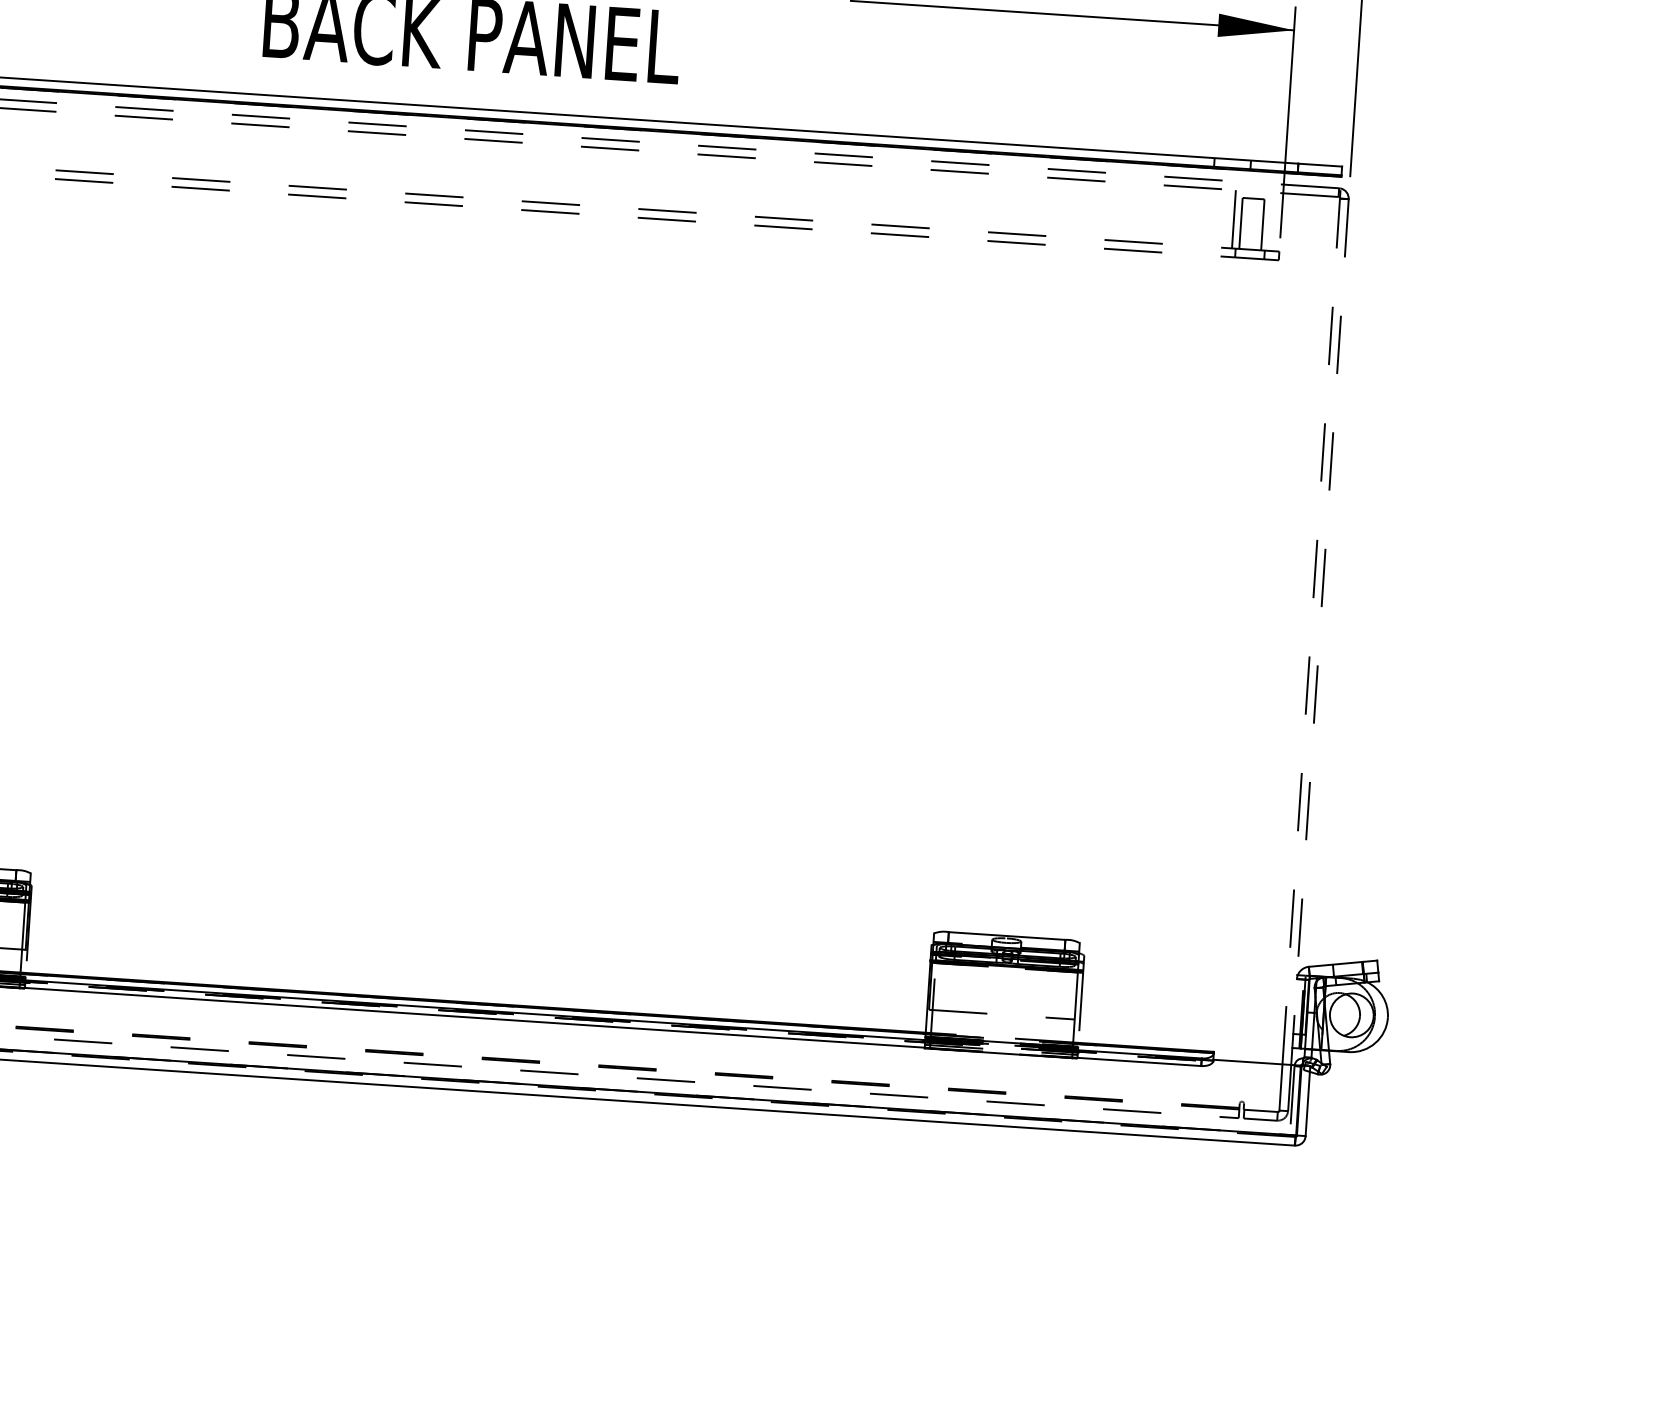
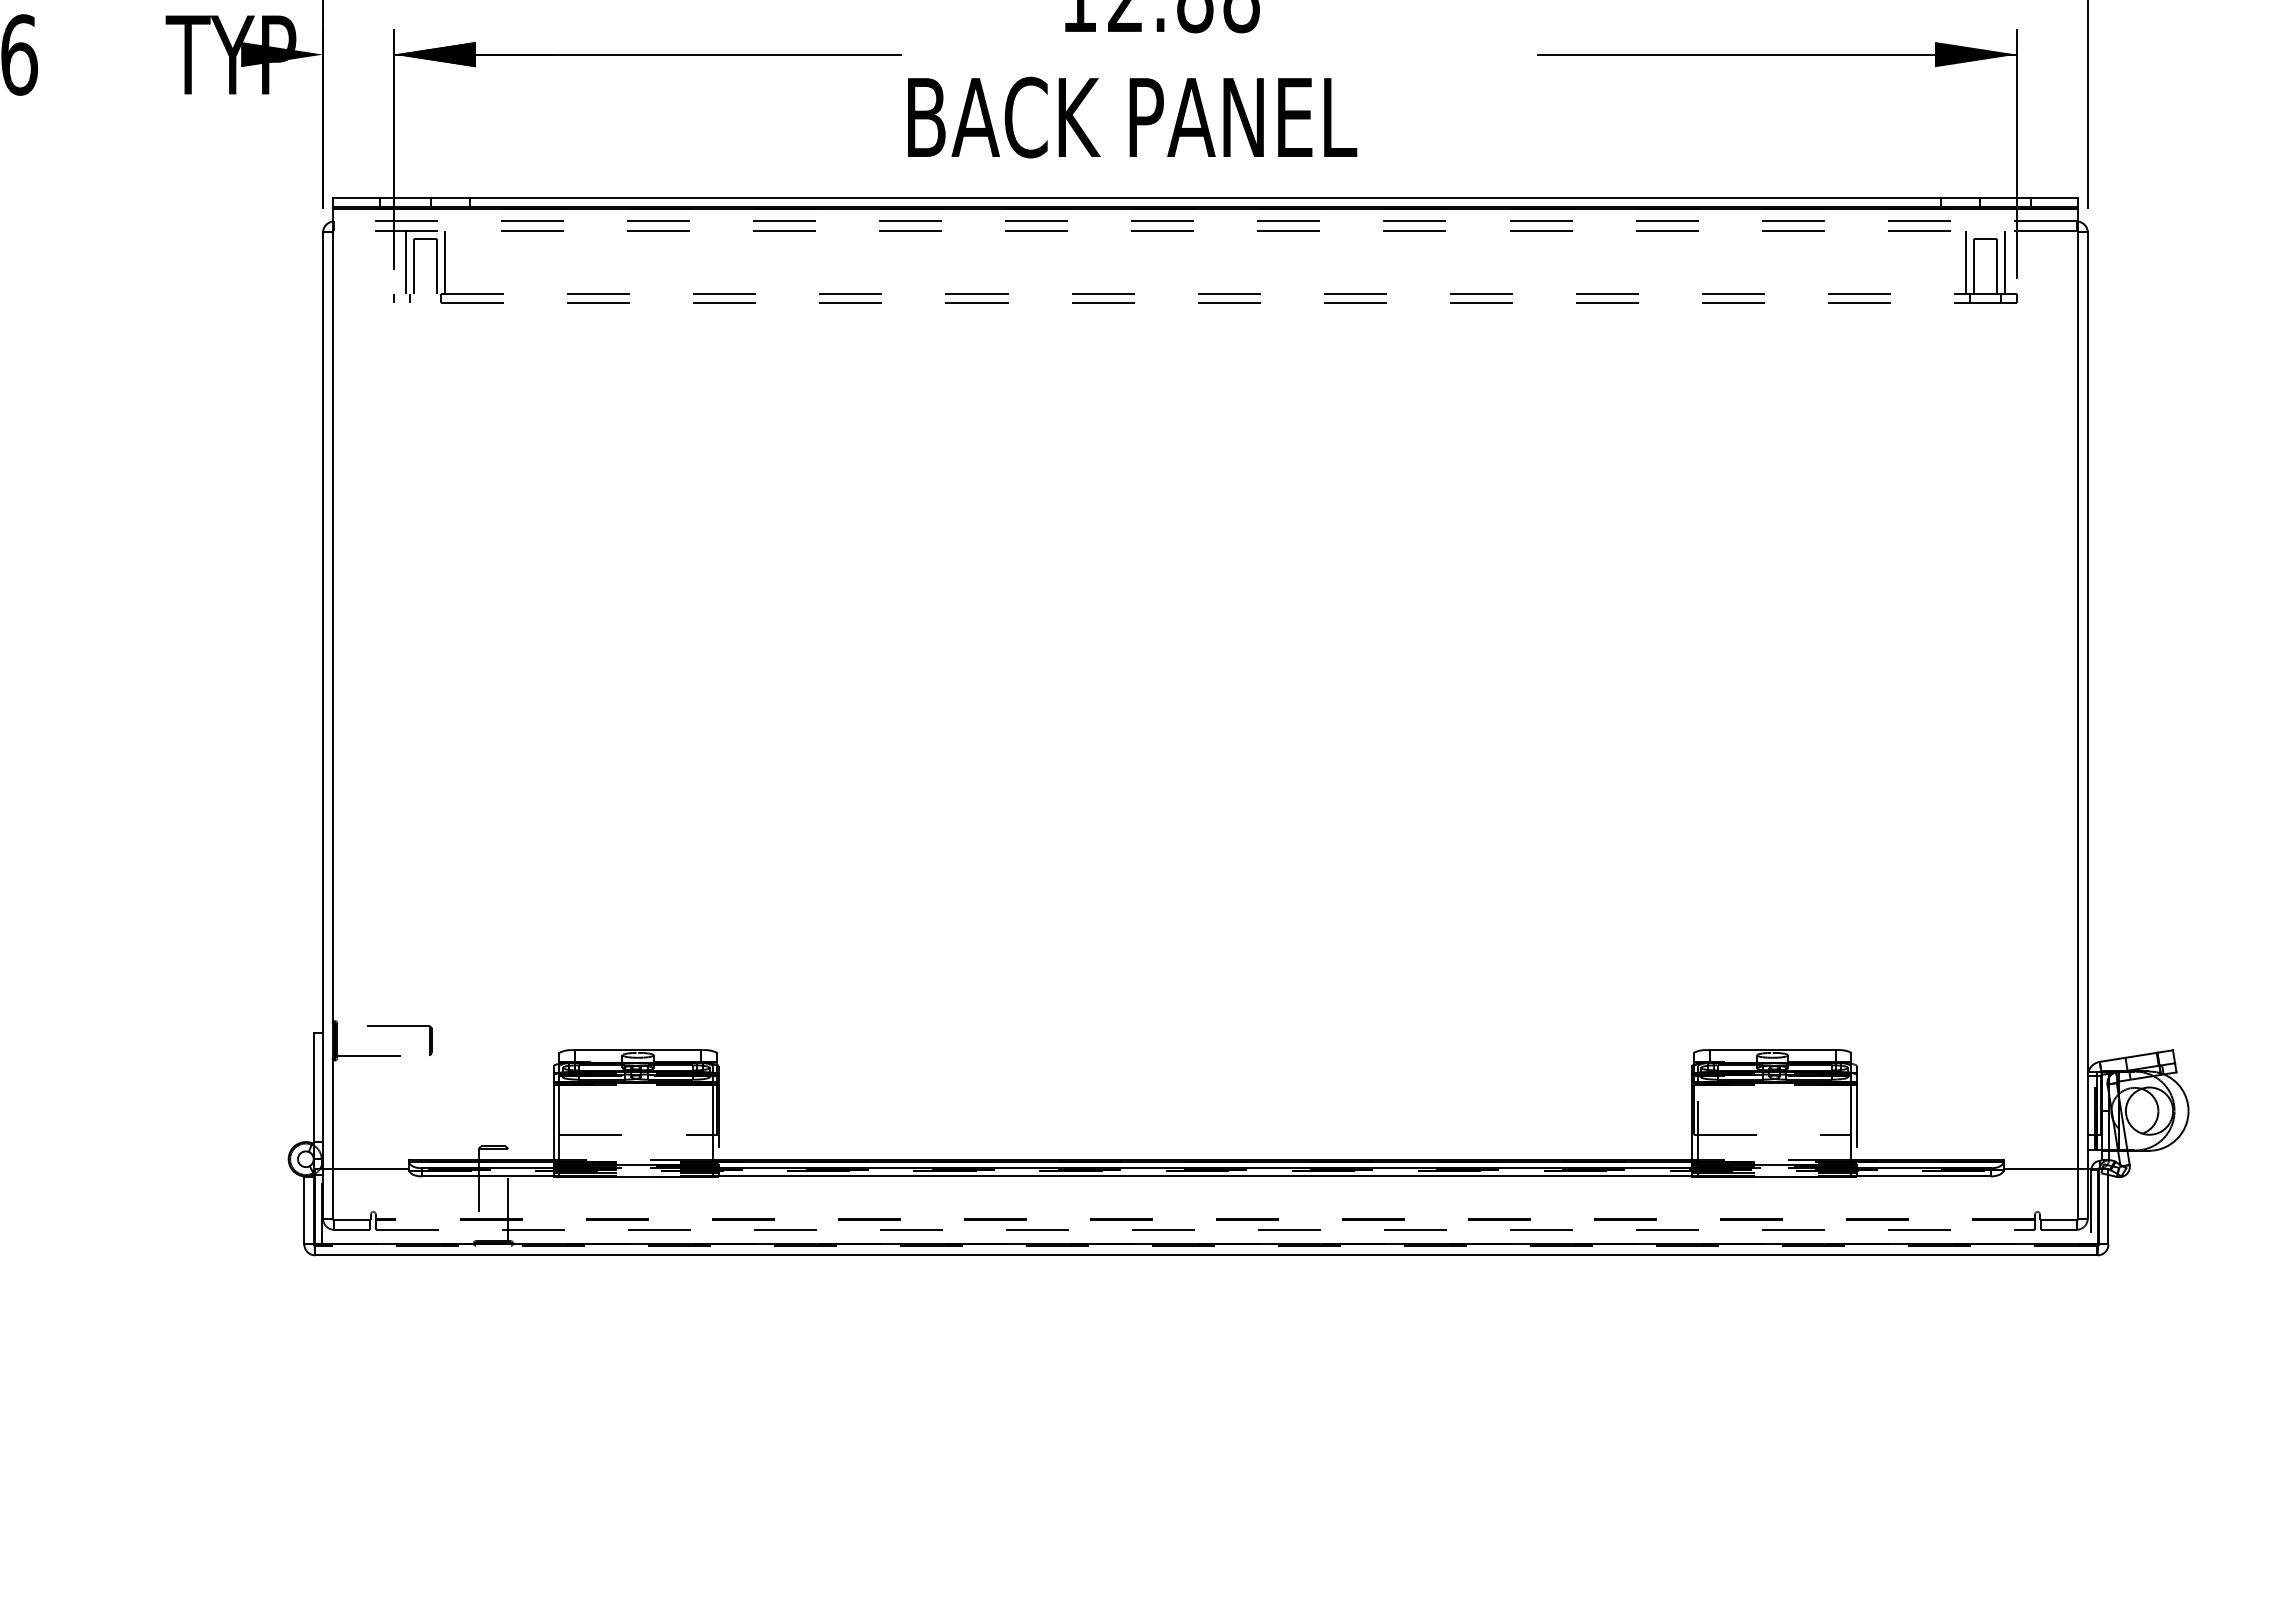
line: (1270, 220) -> (2005, 261), added
line: (1312, 620) -> (2078, 688), dashed -> solid
line: (1319, 632) -> (2087, 701), dashed -> solid

